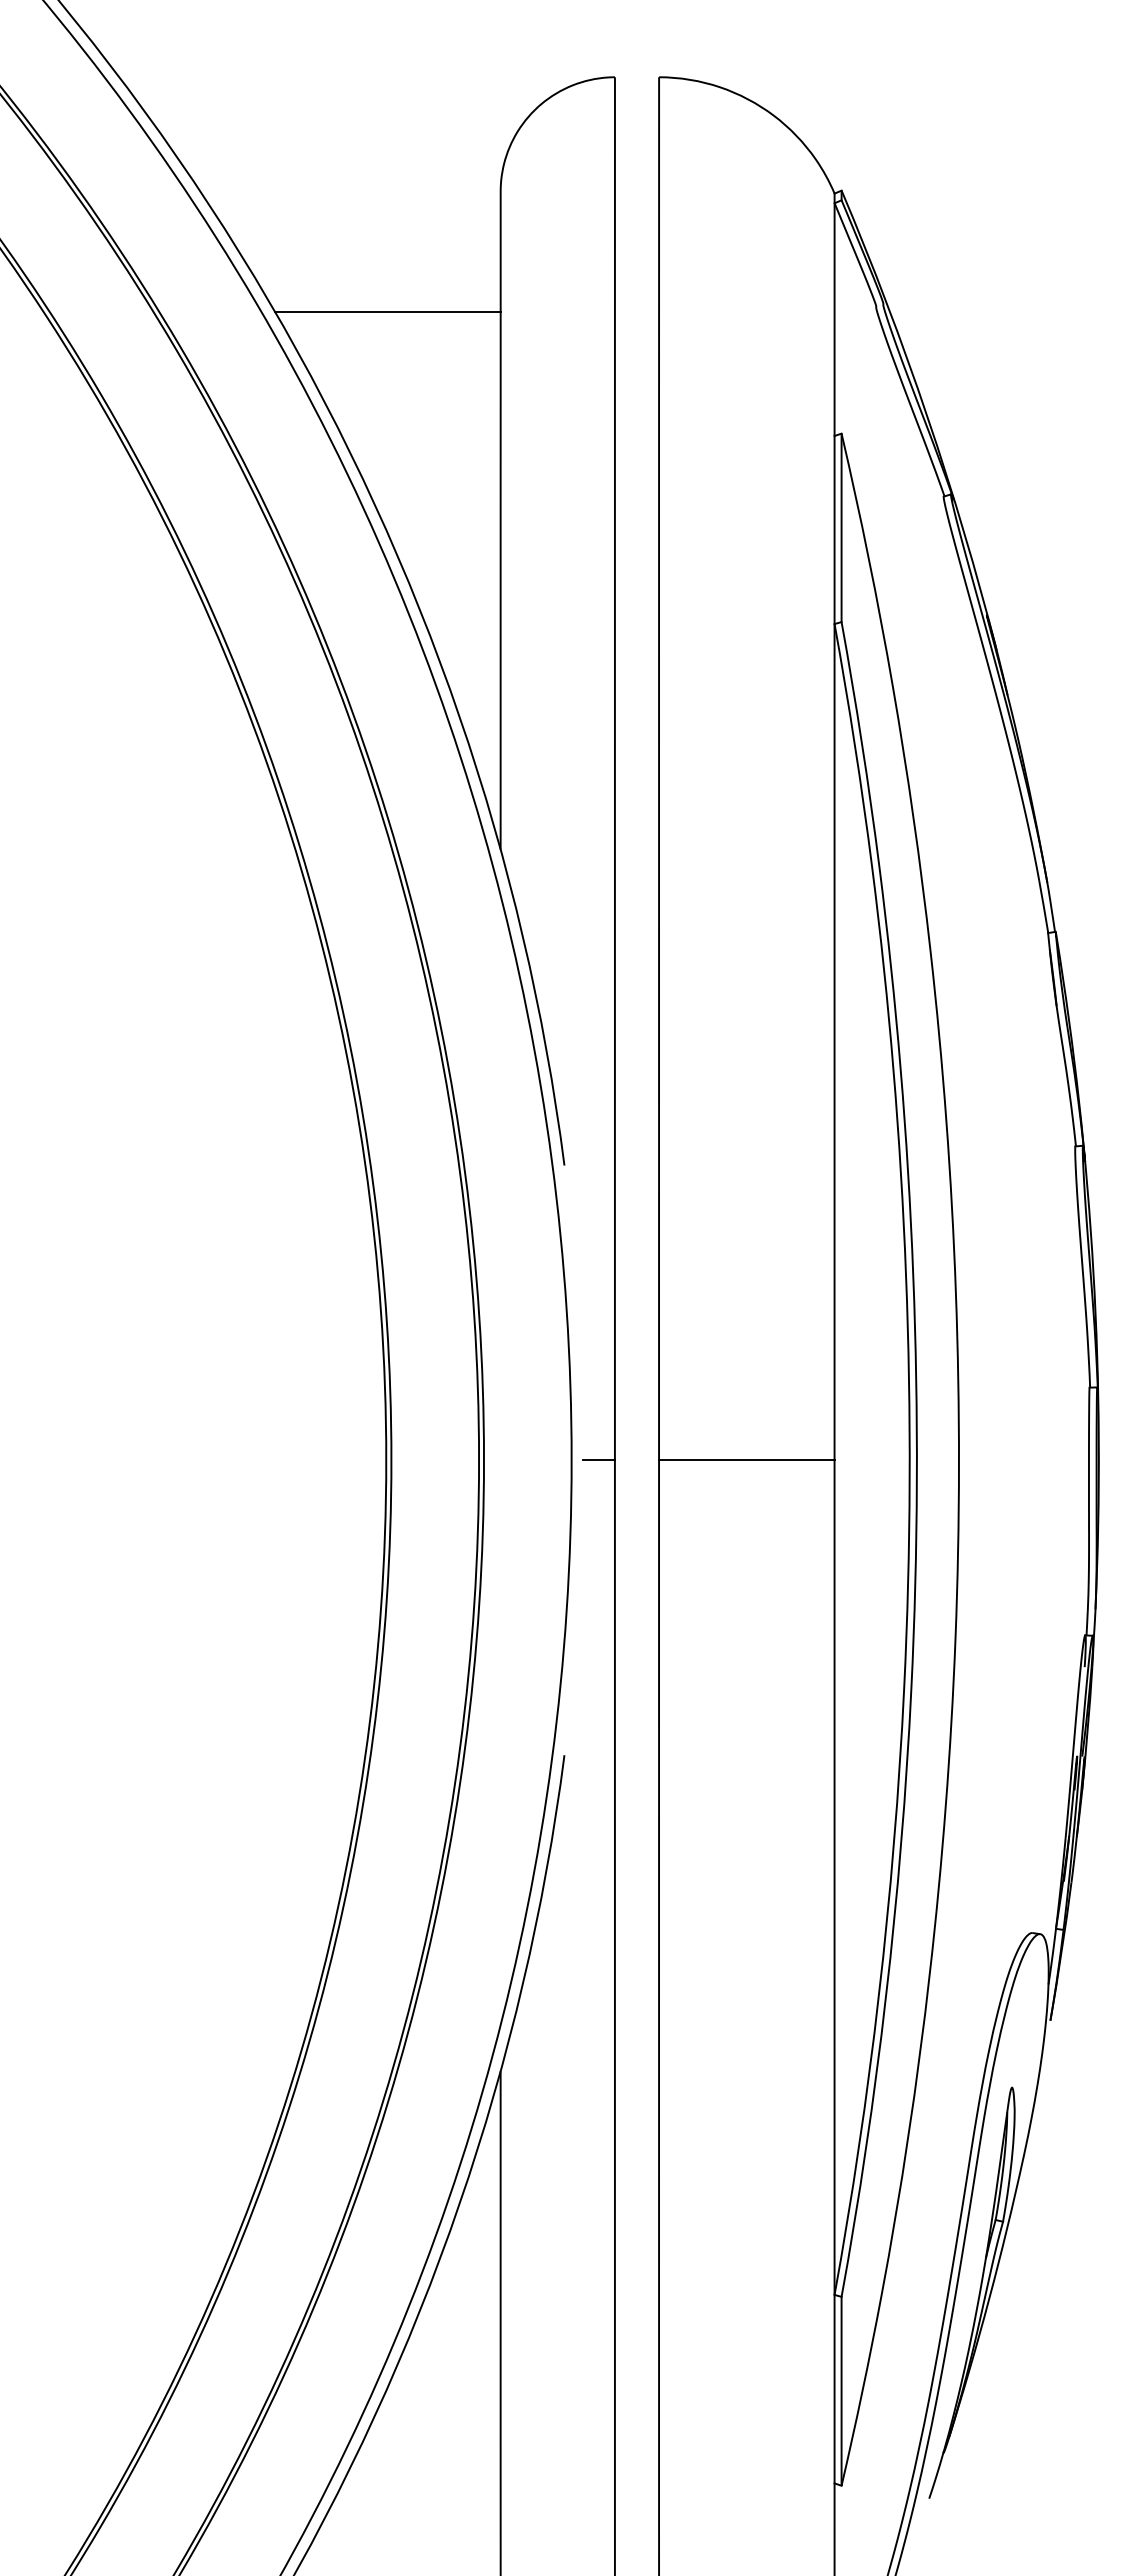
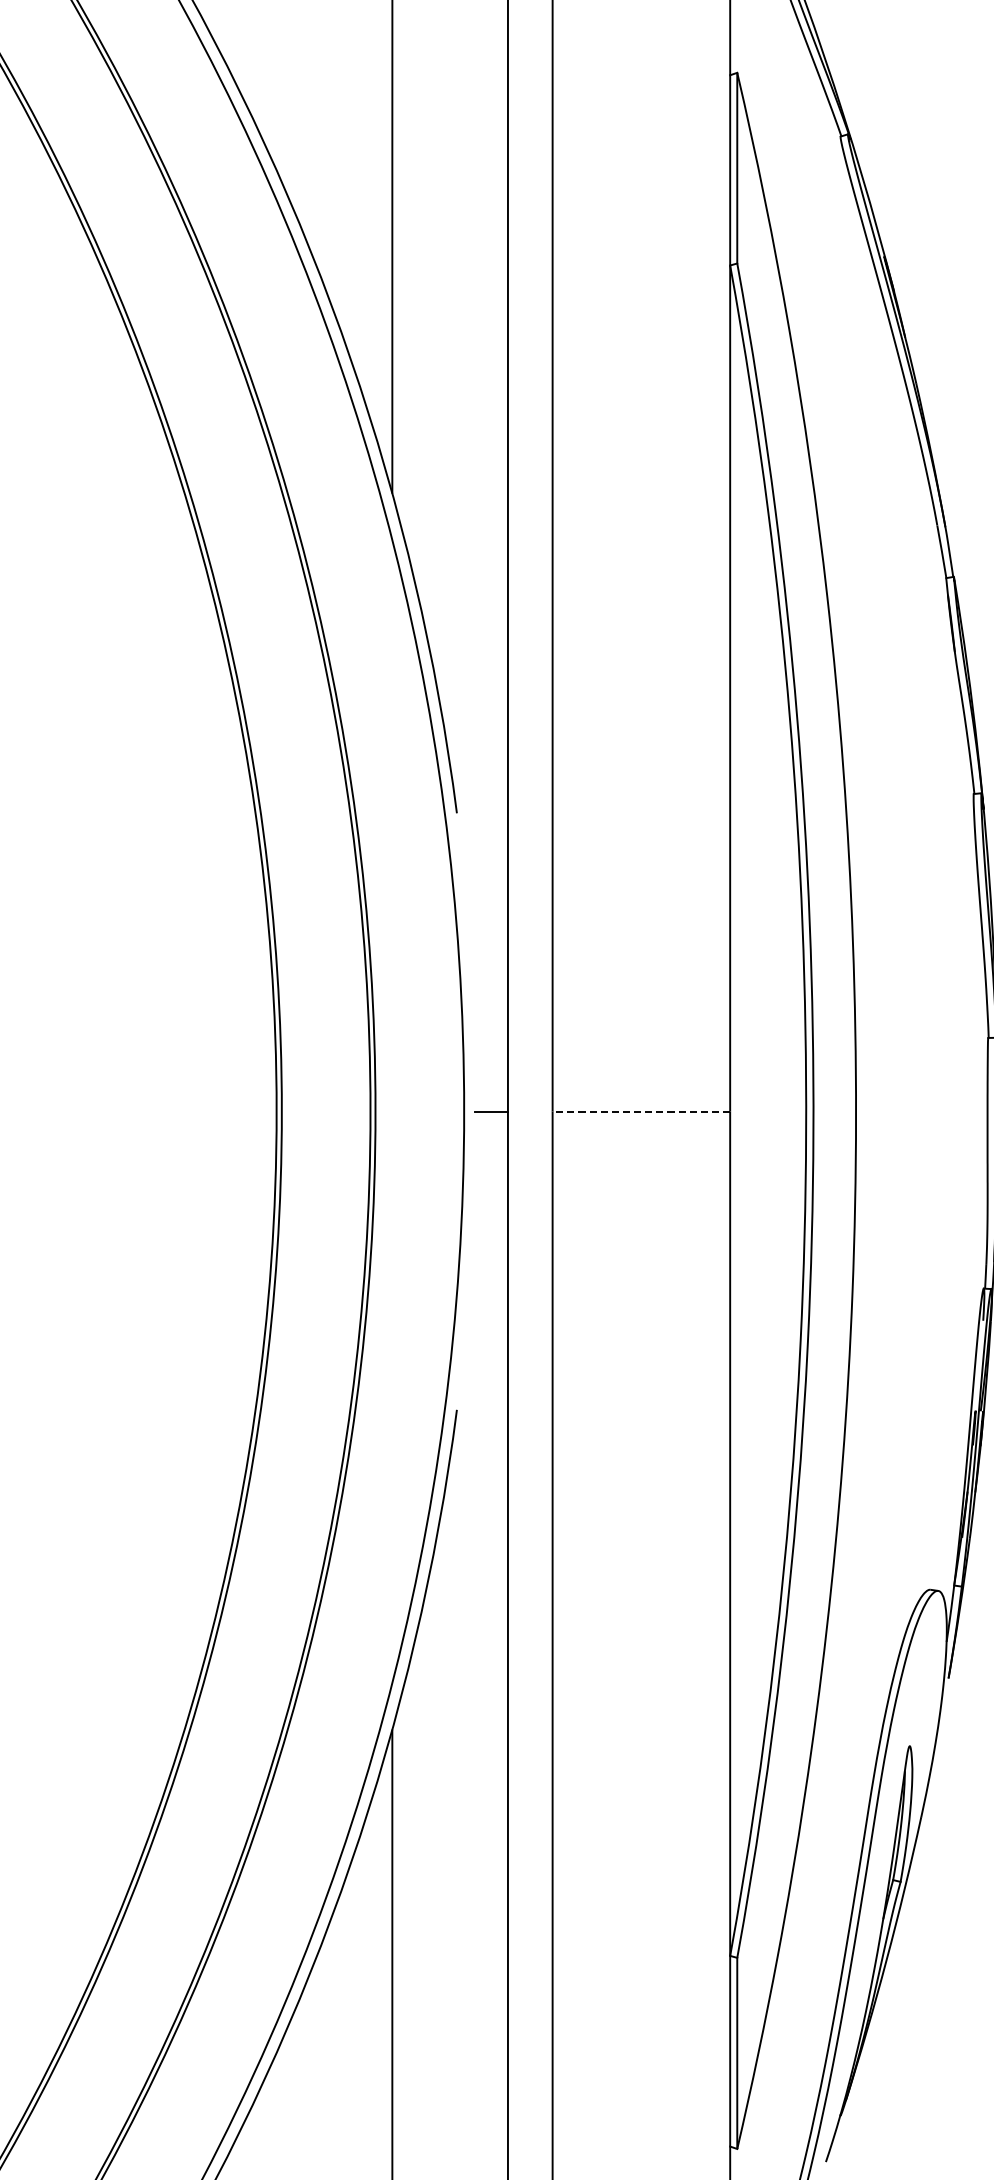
line: (746, 1460) -> (641, 1111), solid -> dashed

